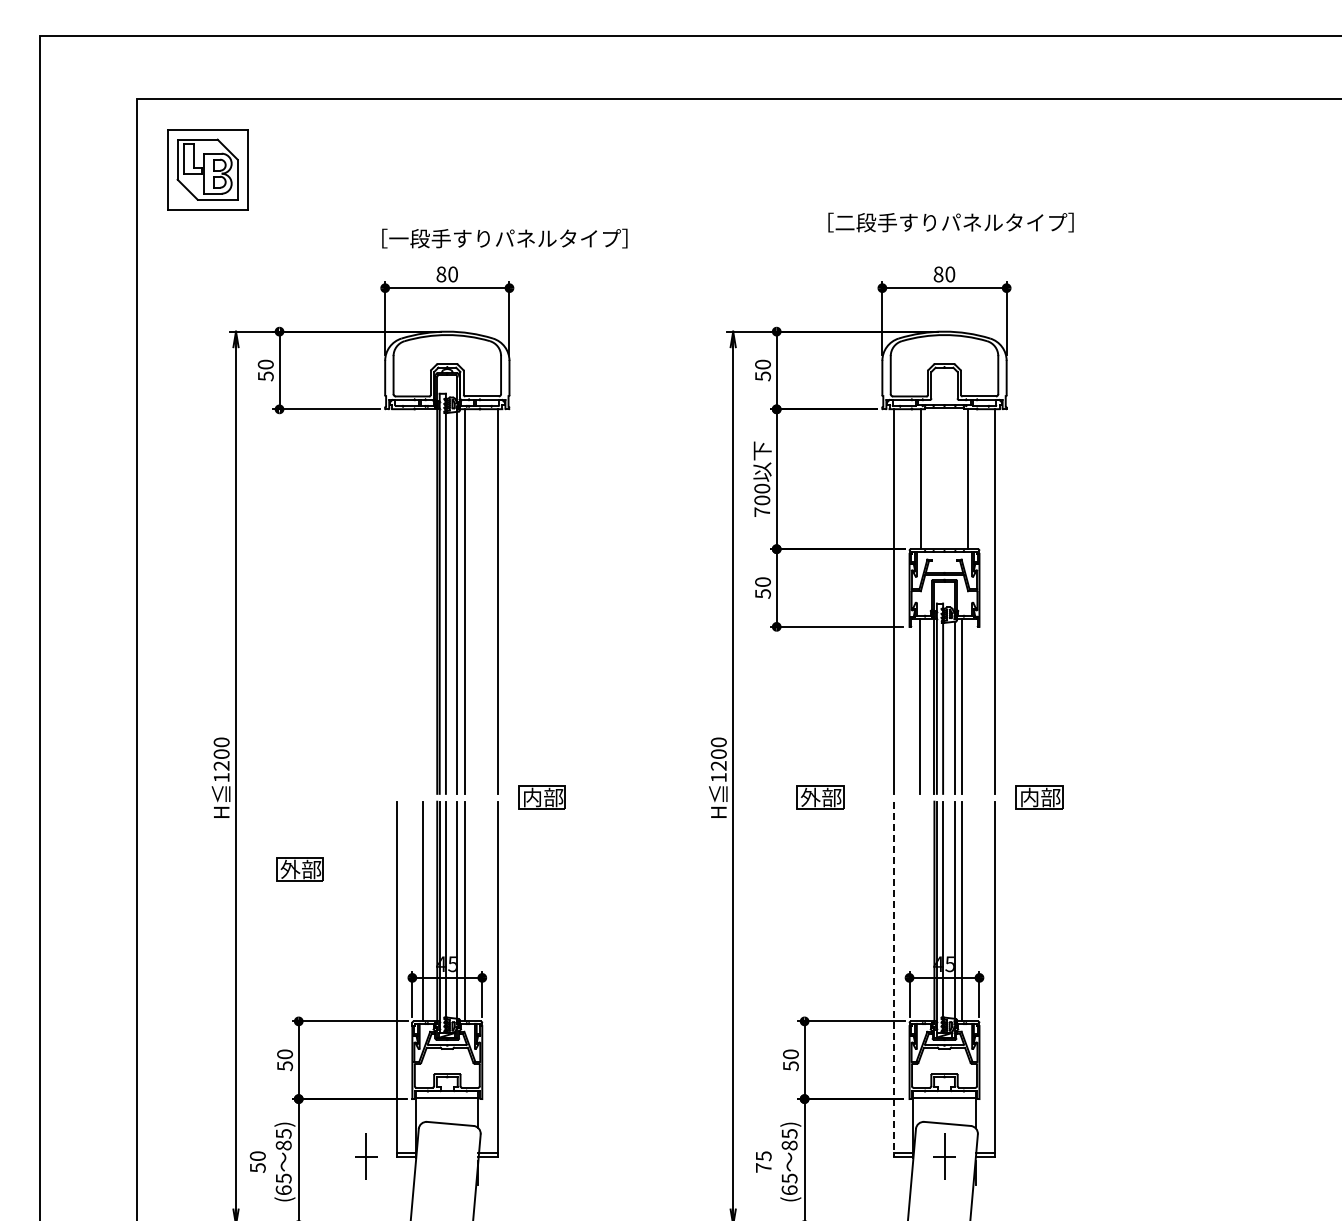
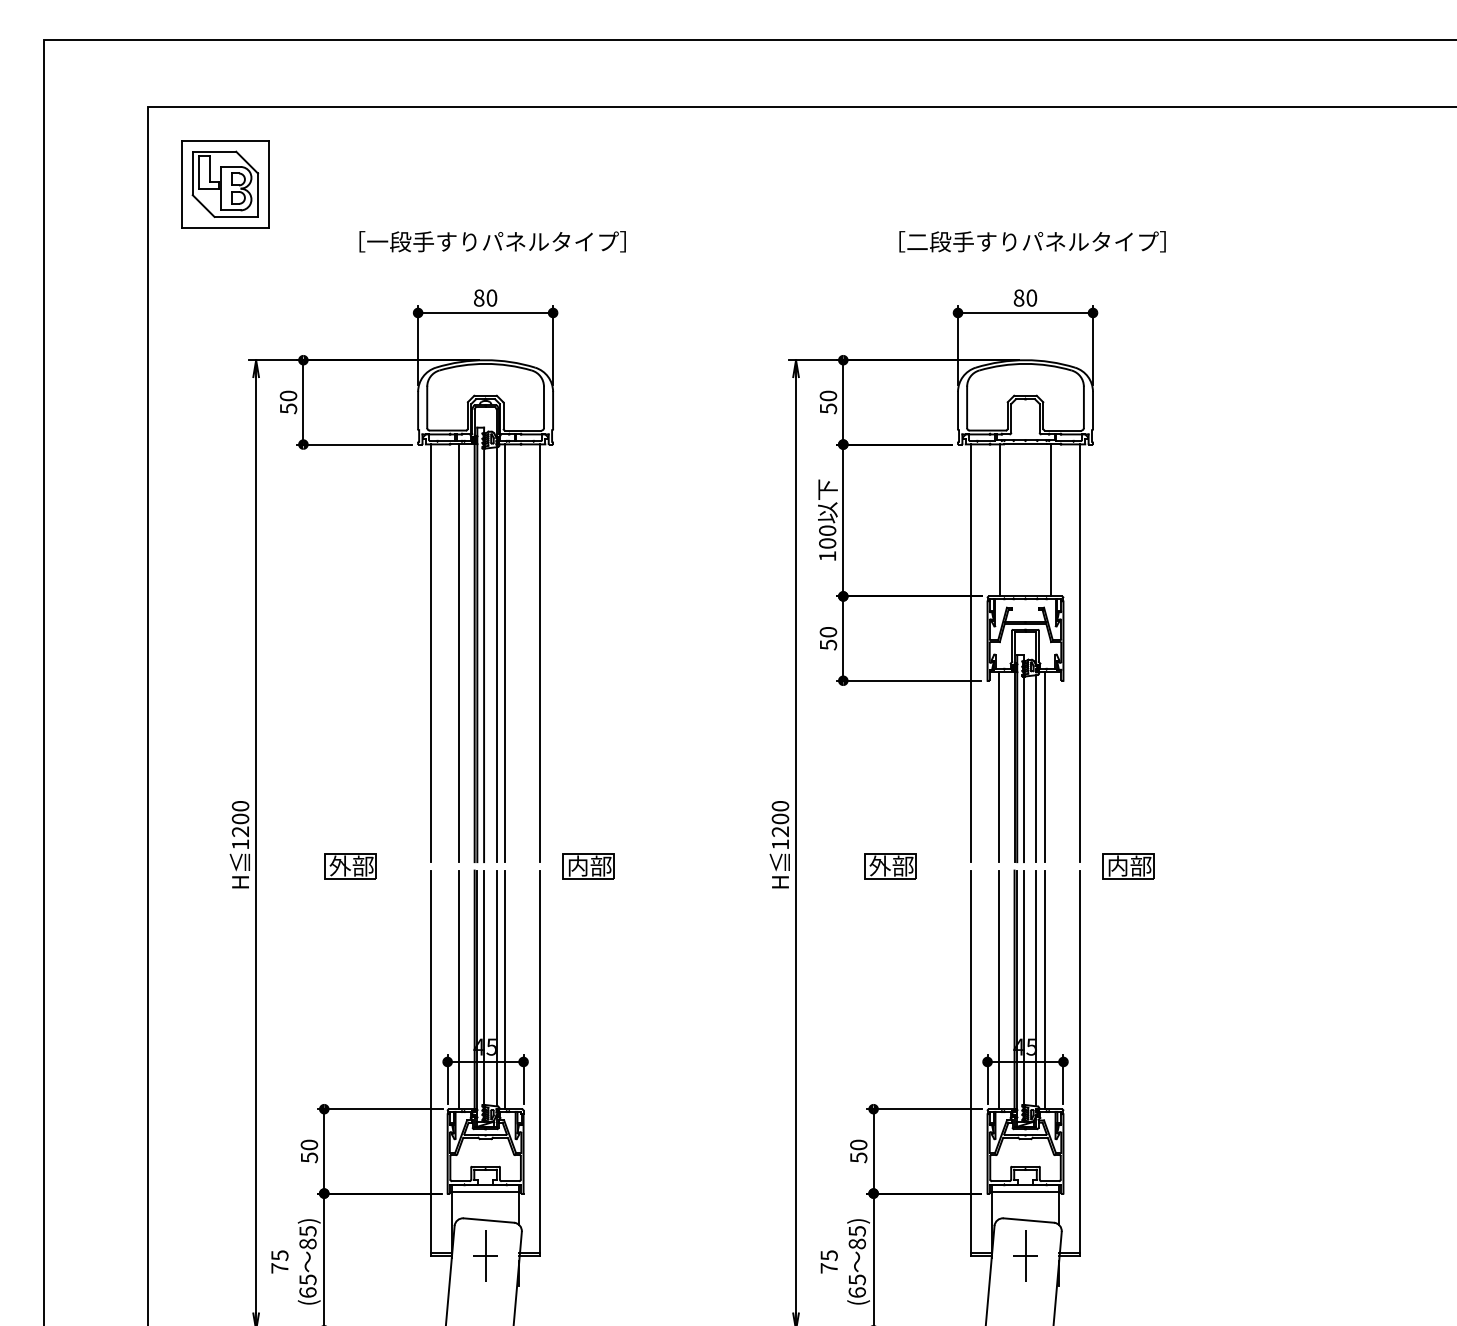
text: (504, 238) -> (492, 241), moved
text: (761, 511) -> (826, 555), 700 -> 100
line: (396, 601) -> (430, 653), added
line: (423, 601) -> (459, 653), added
part: (299, 869) -> (350, 866), moved
line: (920, 911) -> (999, 989), added
line: (894, 979) -> (971, 1063), dashed -> solid
part: (366, 1156) -> (485, 1255), moved
text: (257, 1161) -> (279, 1261), 50 -> 75

